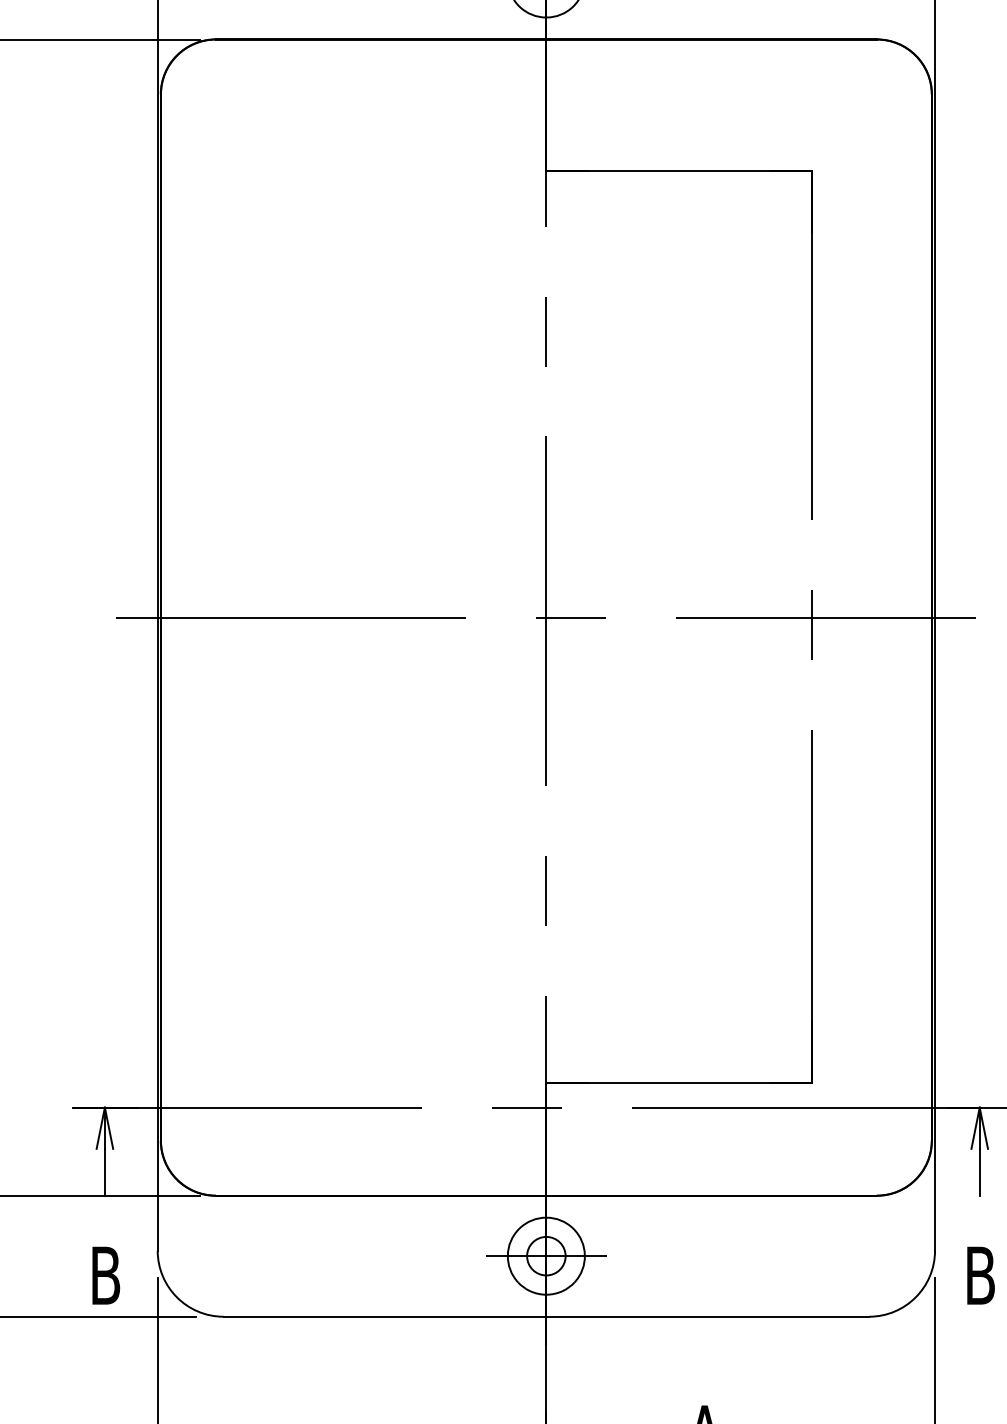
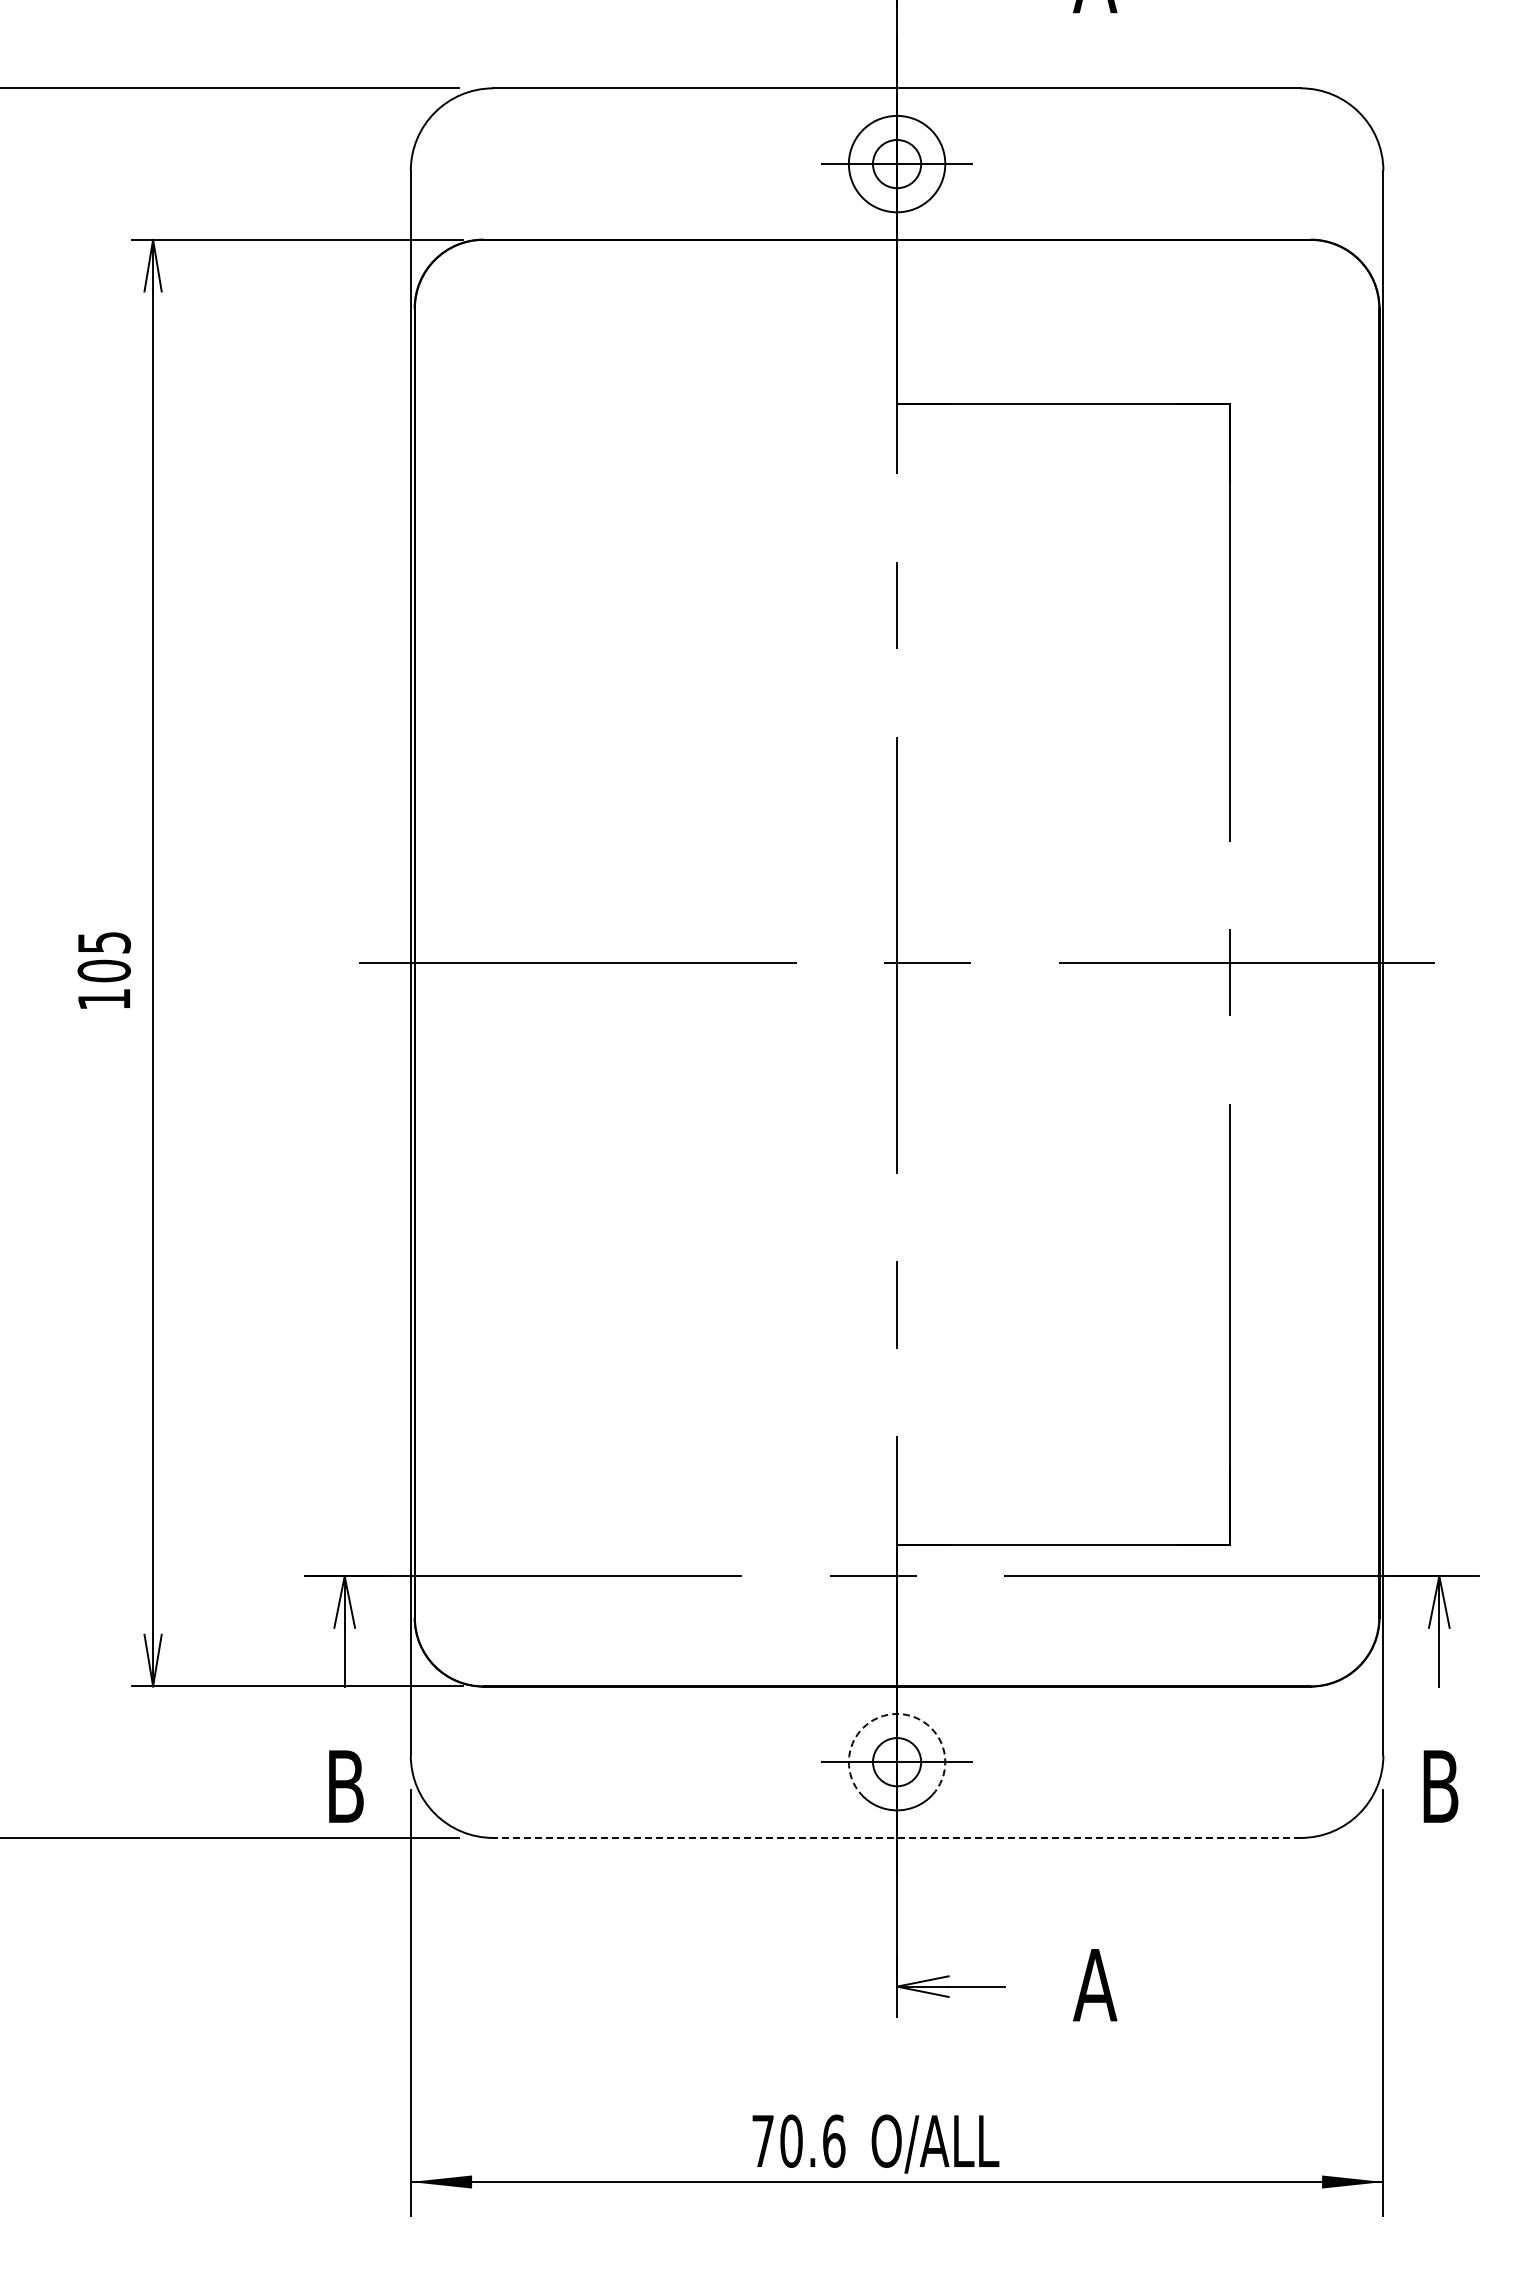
arc: (546, 1217) -> (897, 1713), solid -> dashed
line: (546, 1316) -> (897, 1837), solid -> dashed

